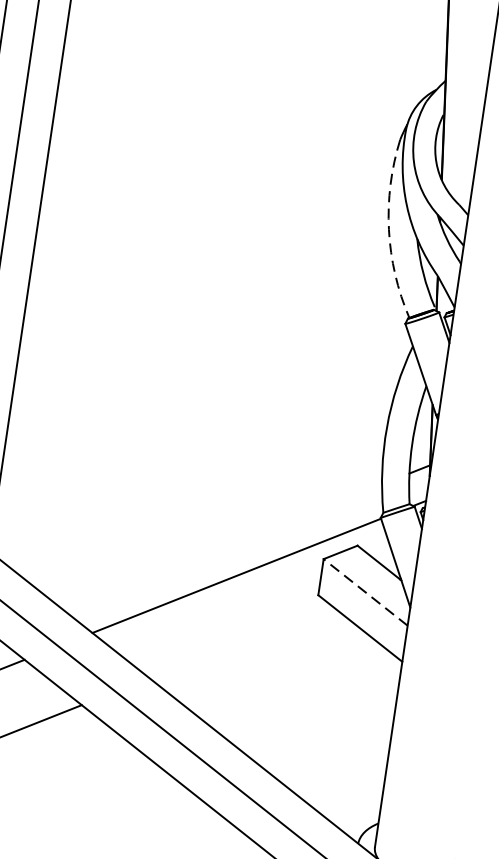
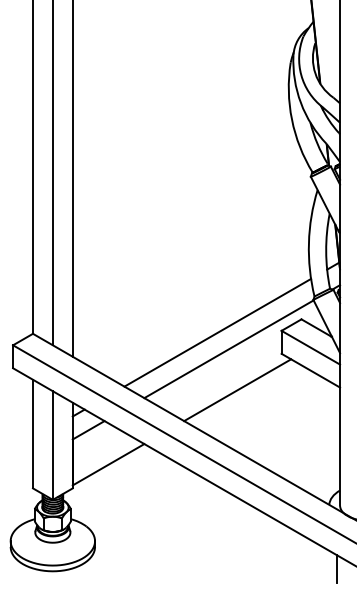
arc: (388, 229) -> (291, 119), dashed -> solid
line: (222, 546) -> (217, 332), added
line: (365, 591) -> (310, 347), dashed -> solid
line: (240, 642) -> (237, 390), added

